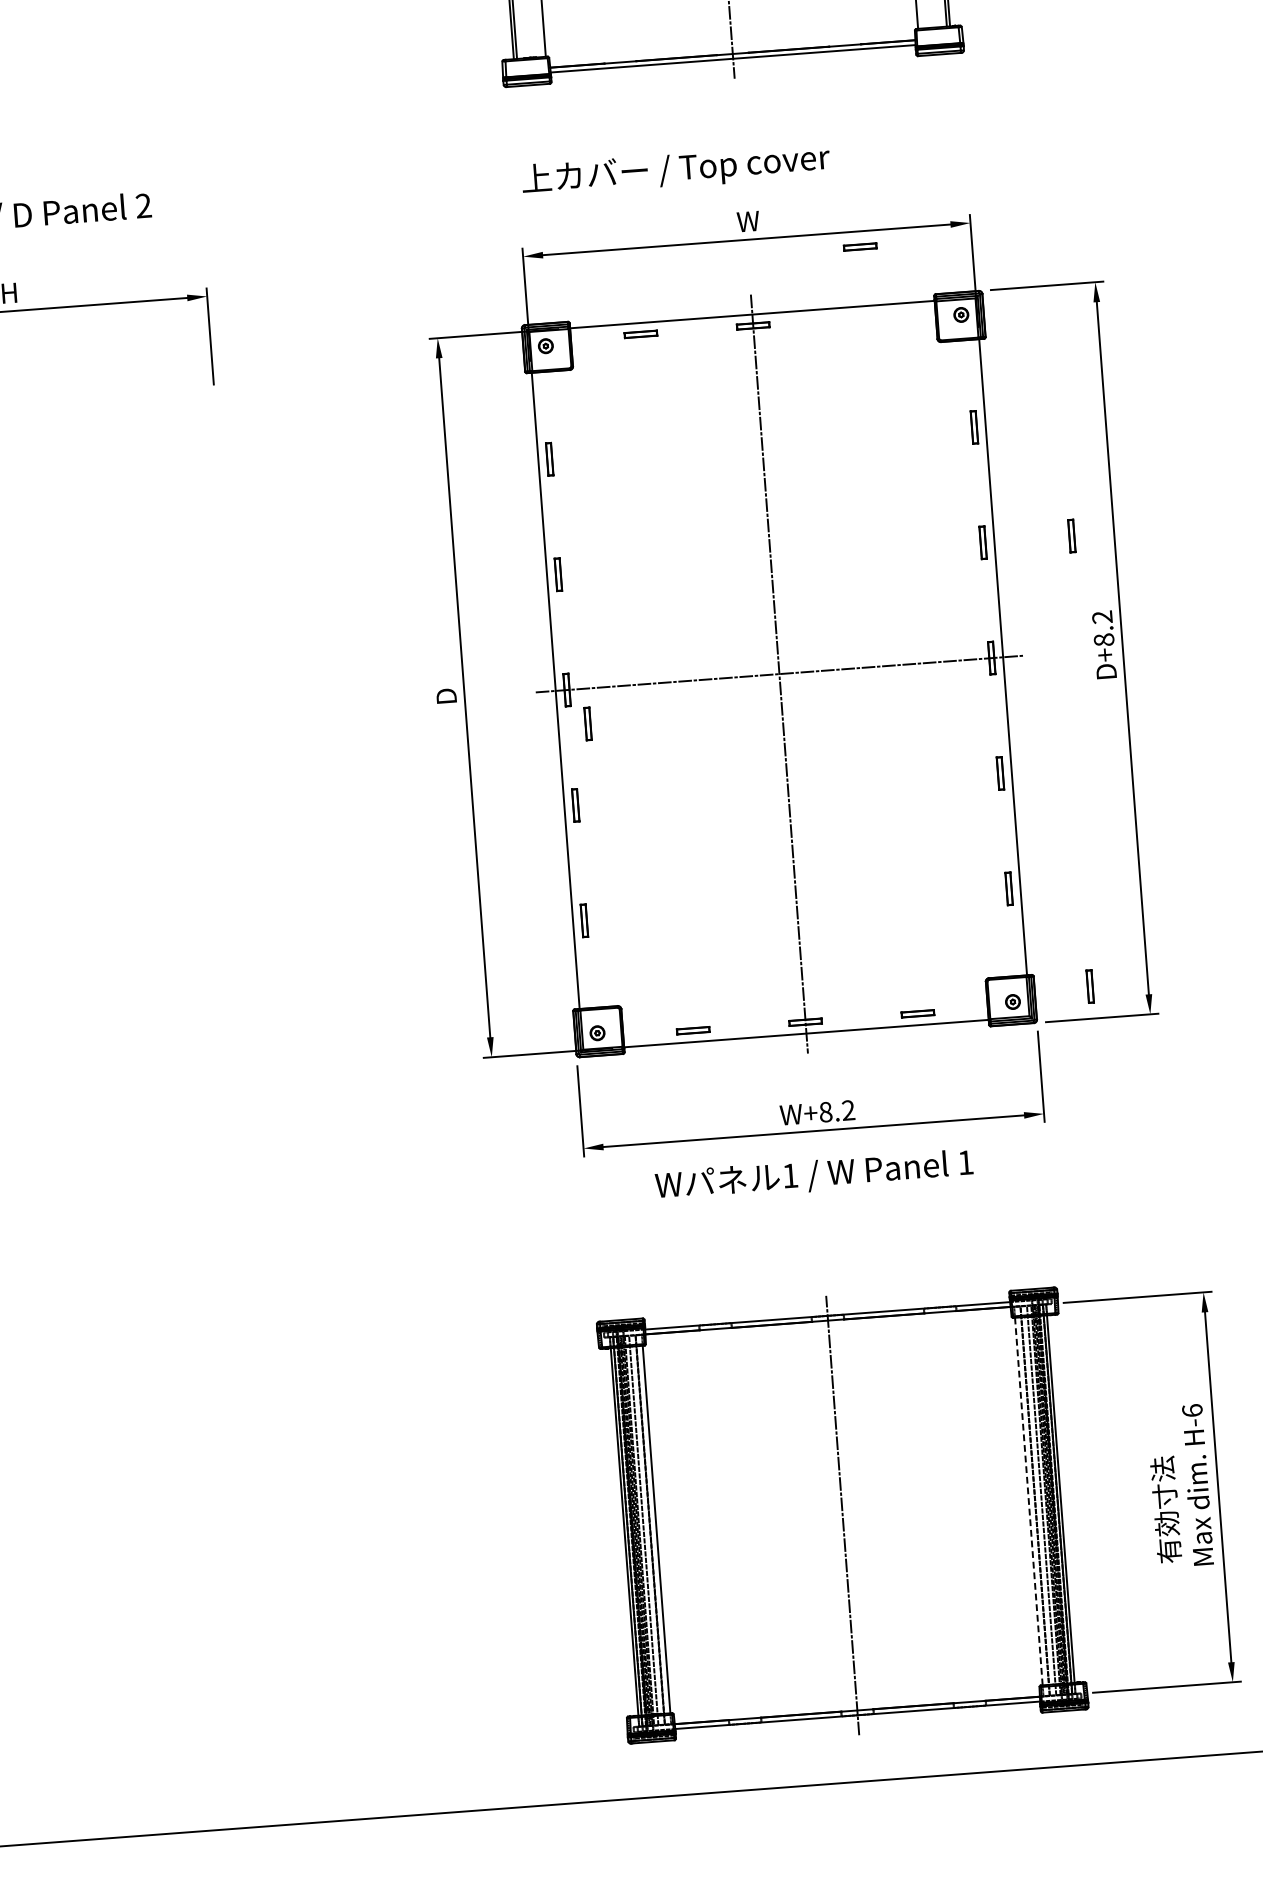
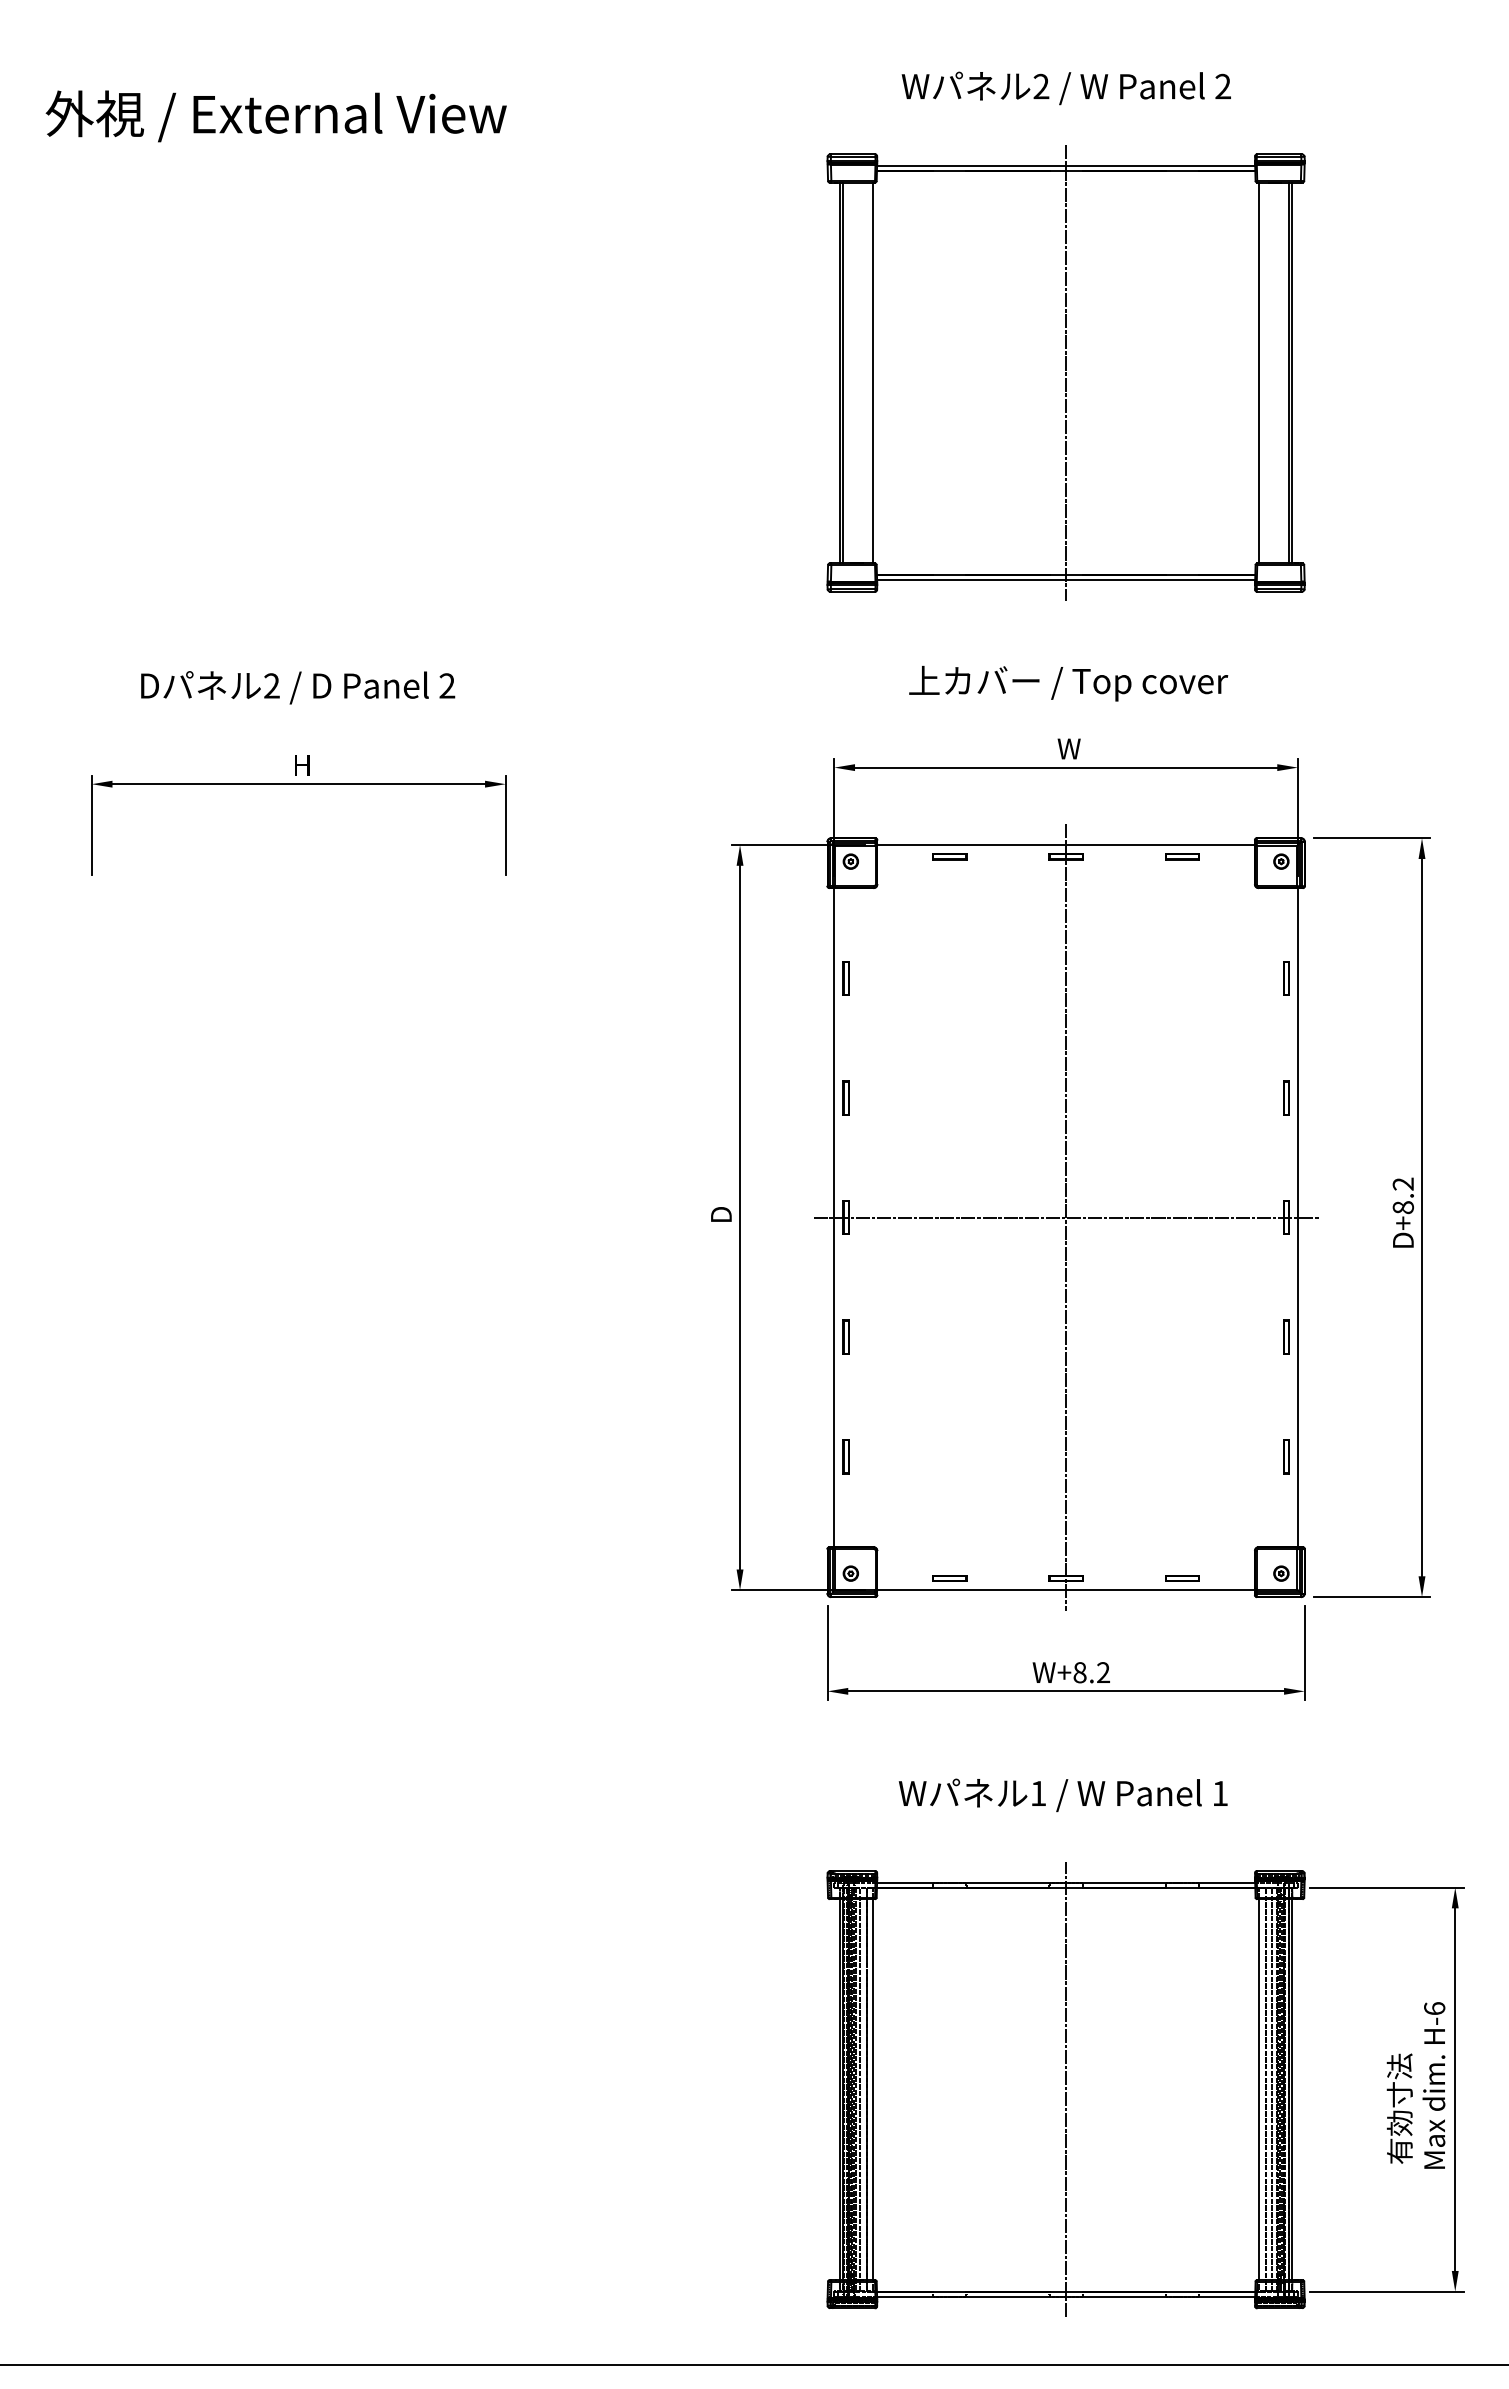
text: (675, 170) -> (1068, 683), moved
part: (860, 246) -> (1182, 856), moved
part: (1072, 535) -> (1378, 1097), removed
part: (587, 723) -> (864, 1253), removed
part: (1090, 986) -> (1362, 1563), removed
text: (813, 1176) -> (1062, 1795), moved
line: (1029, 1501) -> (1259, 2089), dashed -> solid

